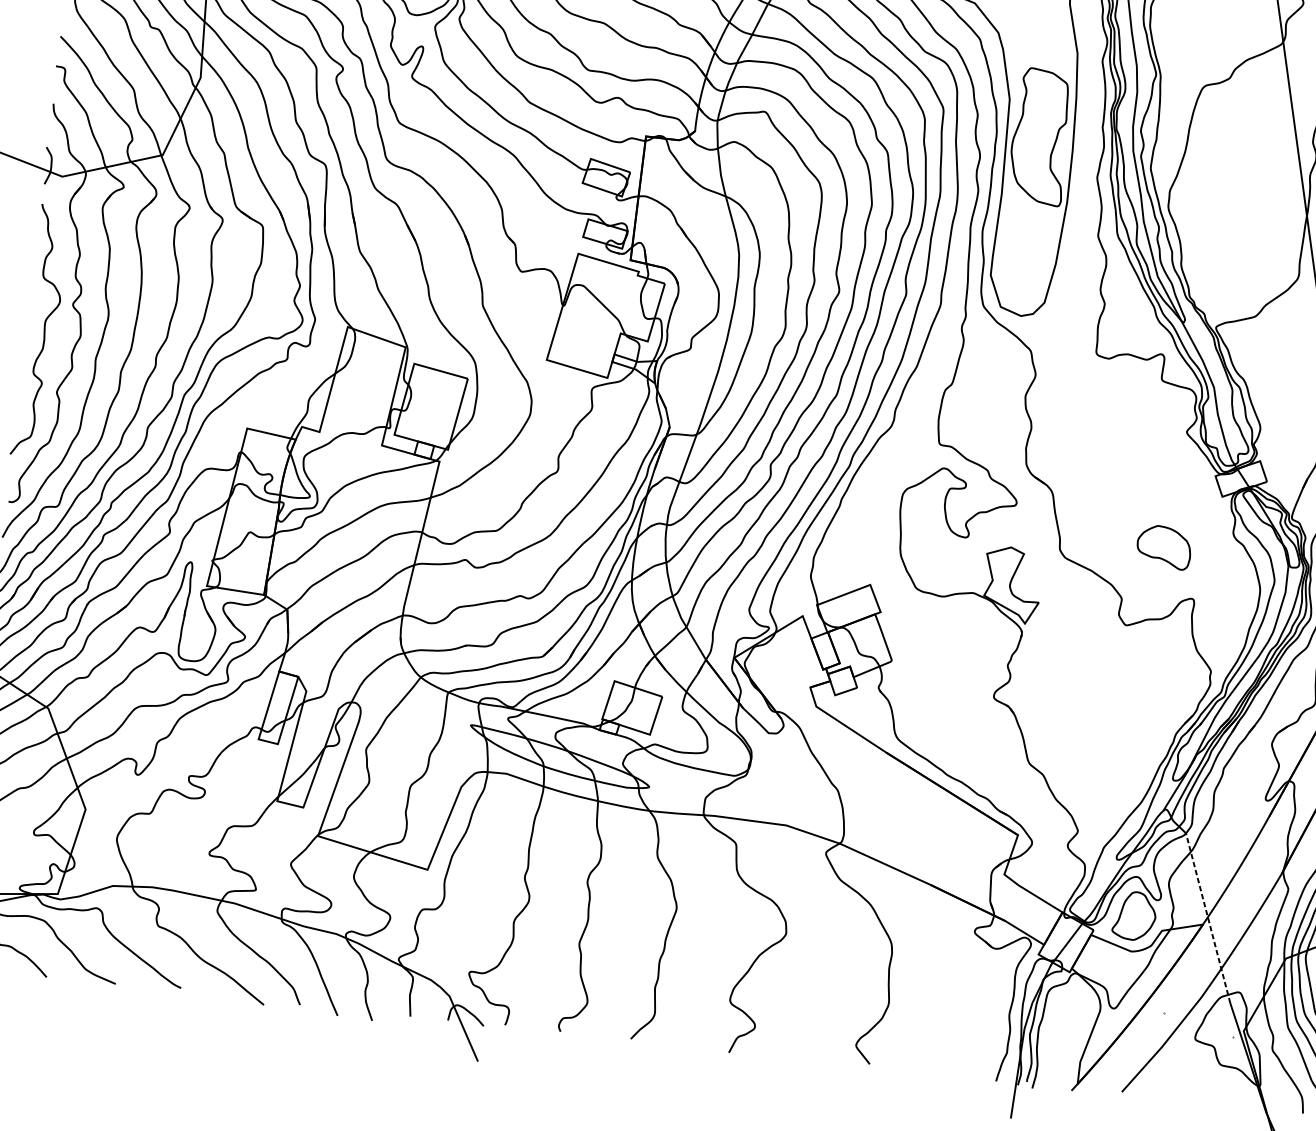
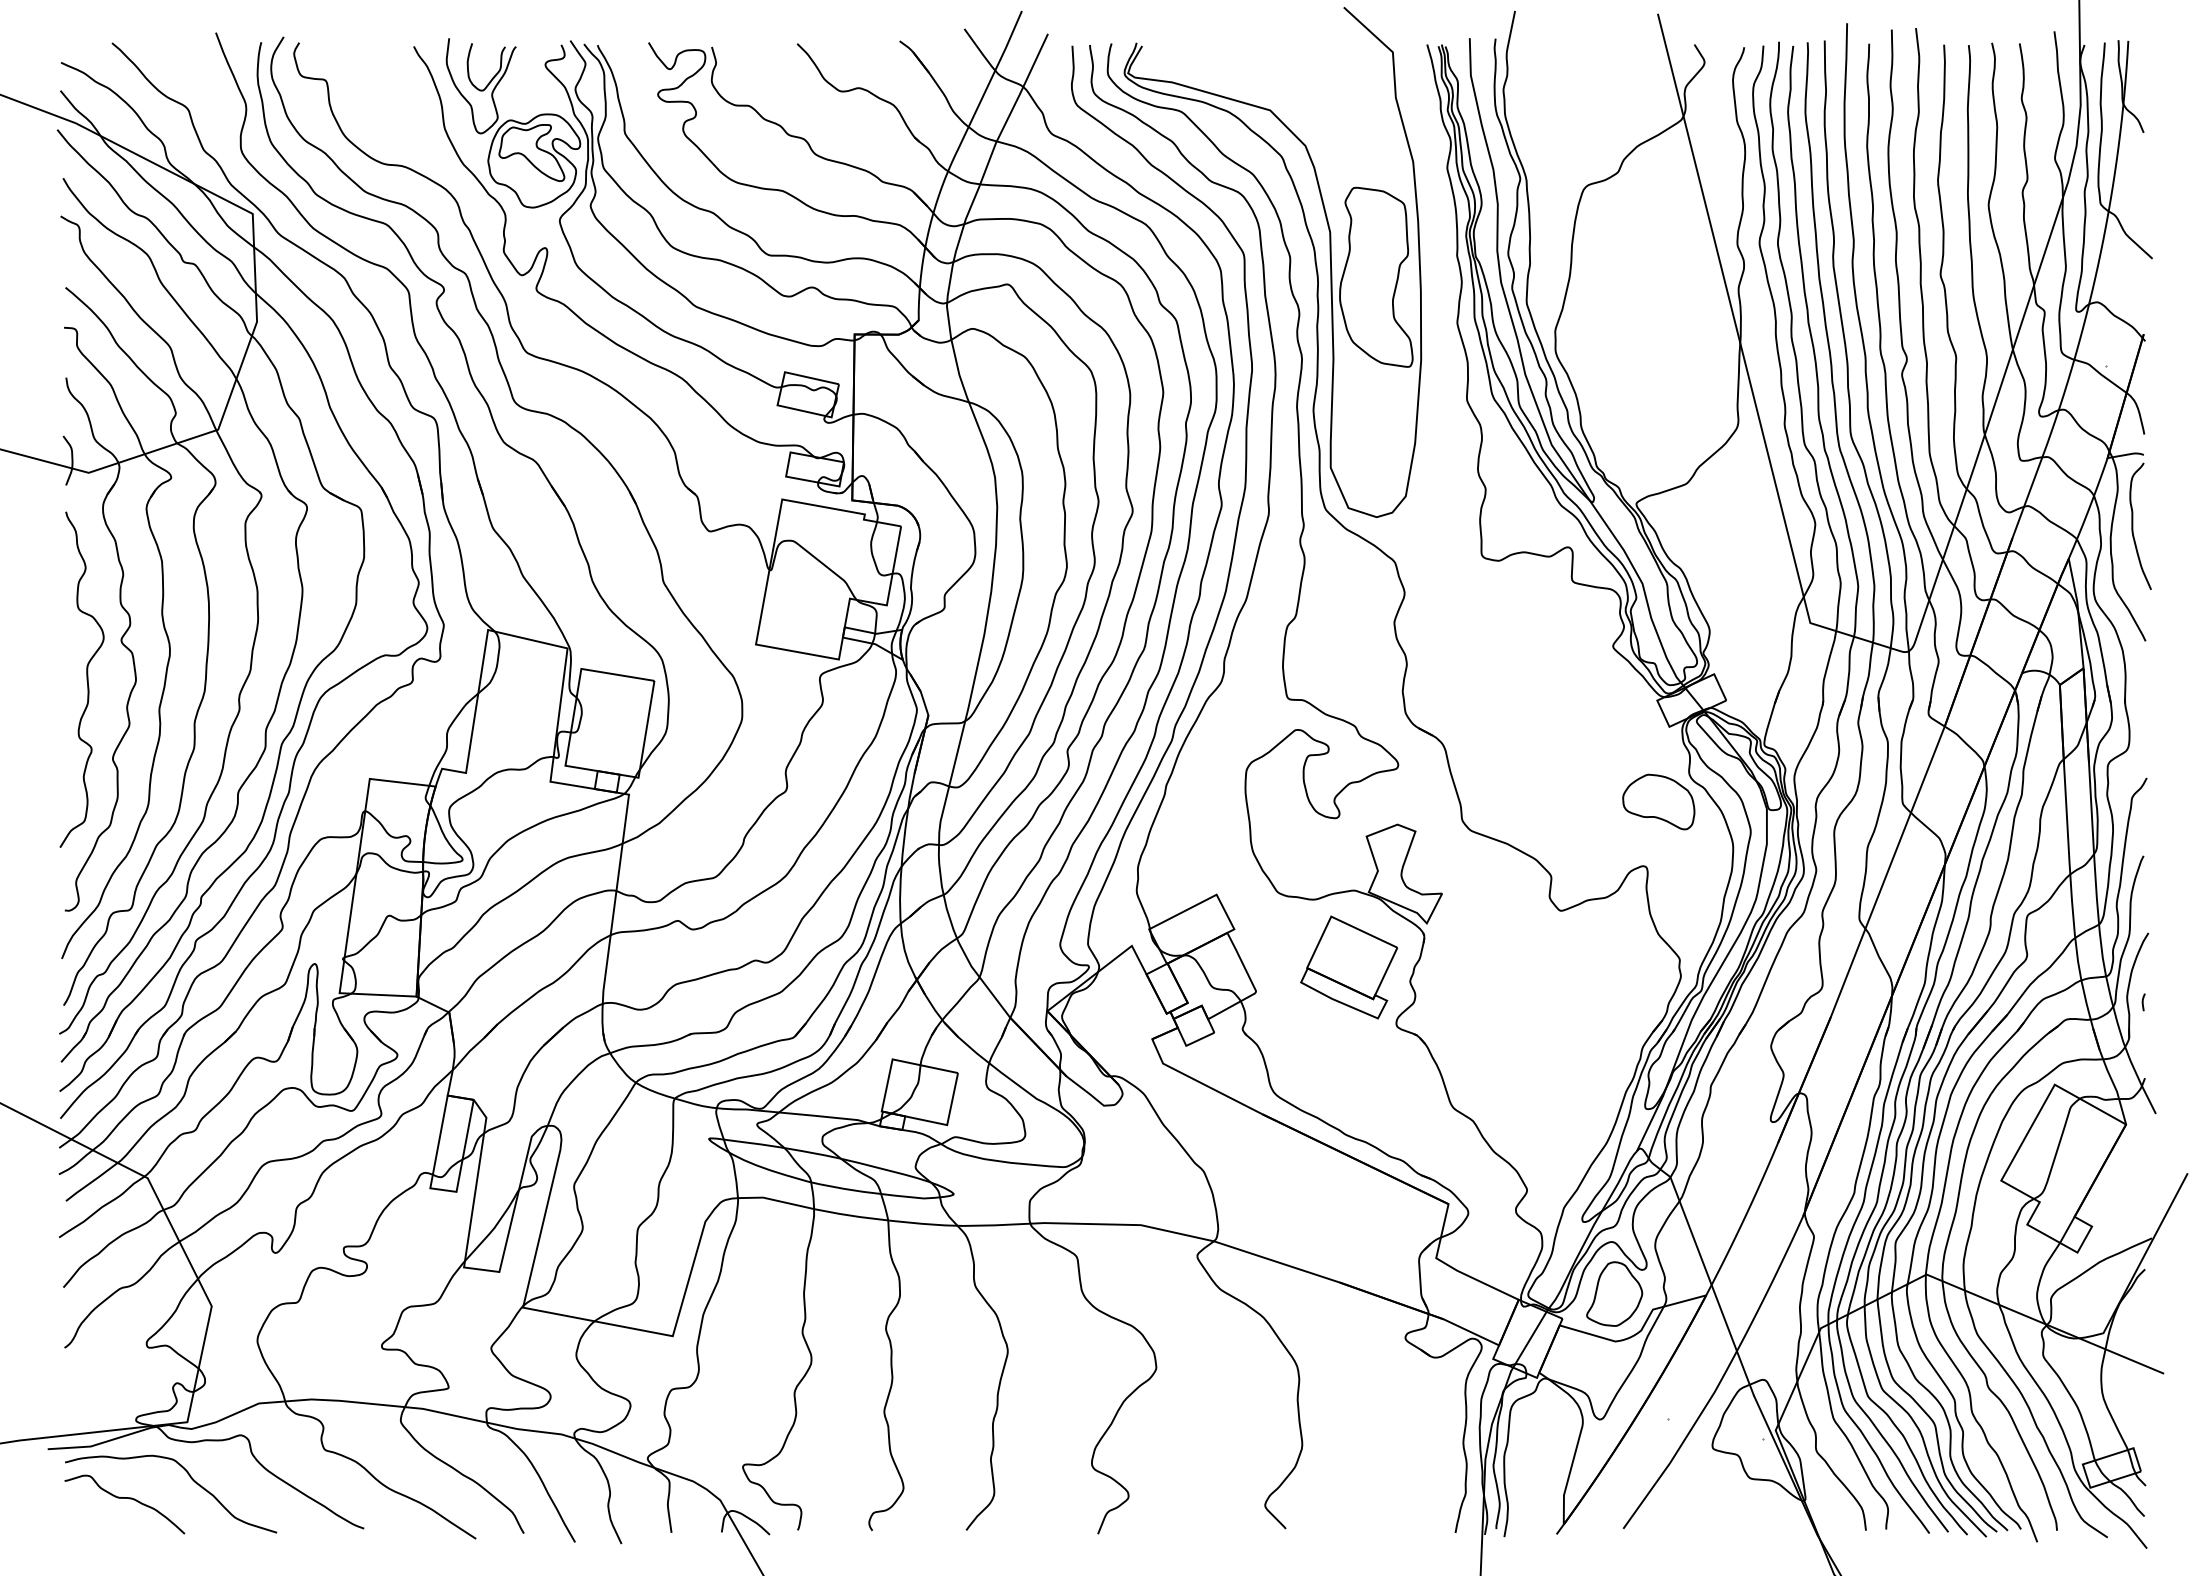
part: (1164, 546) -> (1658, 801), moved
part: (963, 650) -> (1349, 967), added
line: (1208, 918) -> (1712, 1286), dashed -> solid

